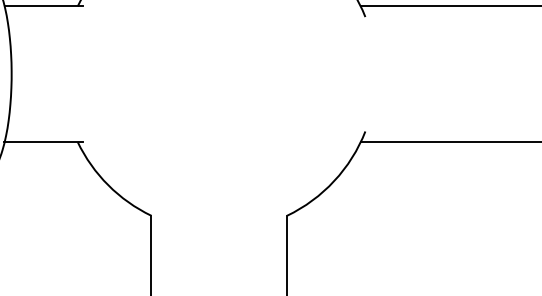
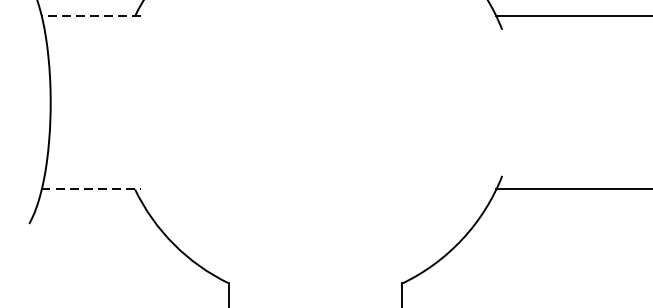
line: (43, 6) -> (91, 16), solid -> dashed
line: (44, 142) -> (92, 189), solid -> dashed

